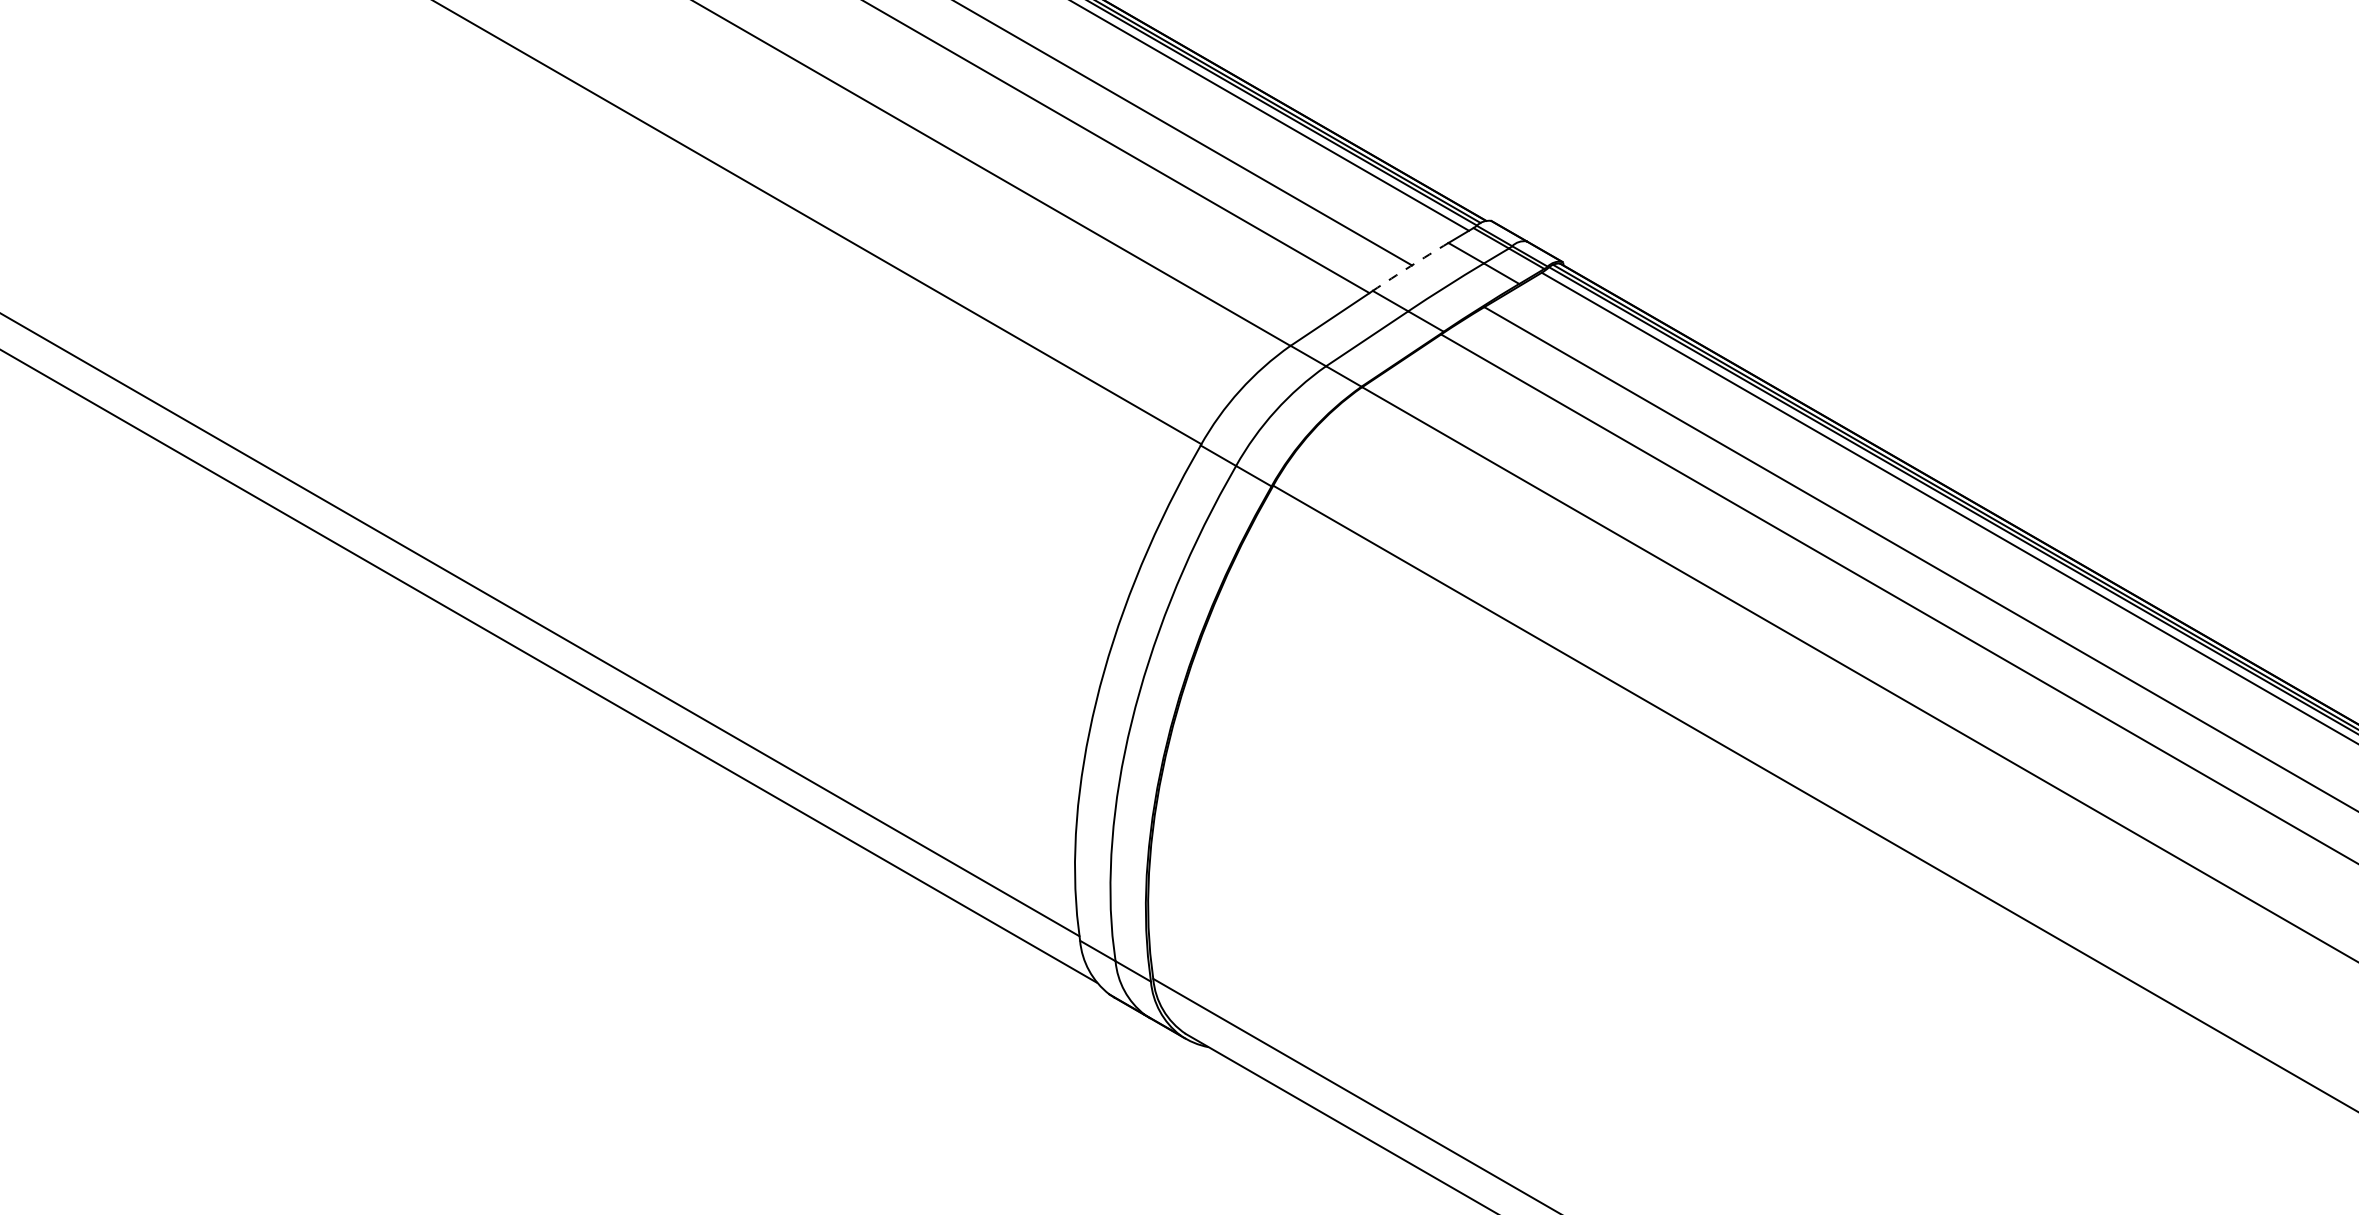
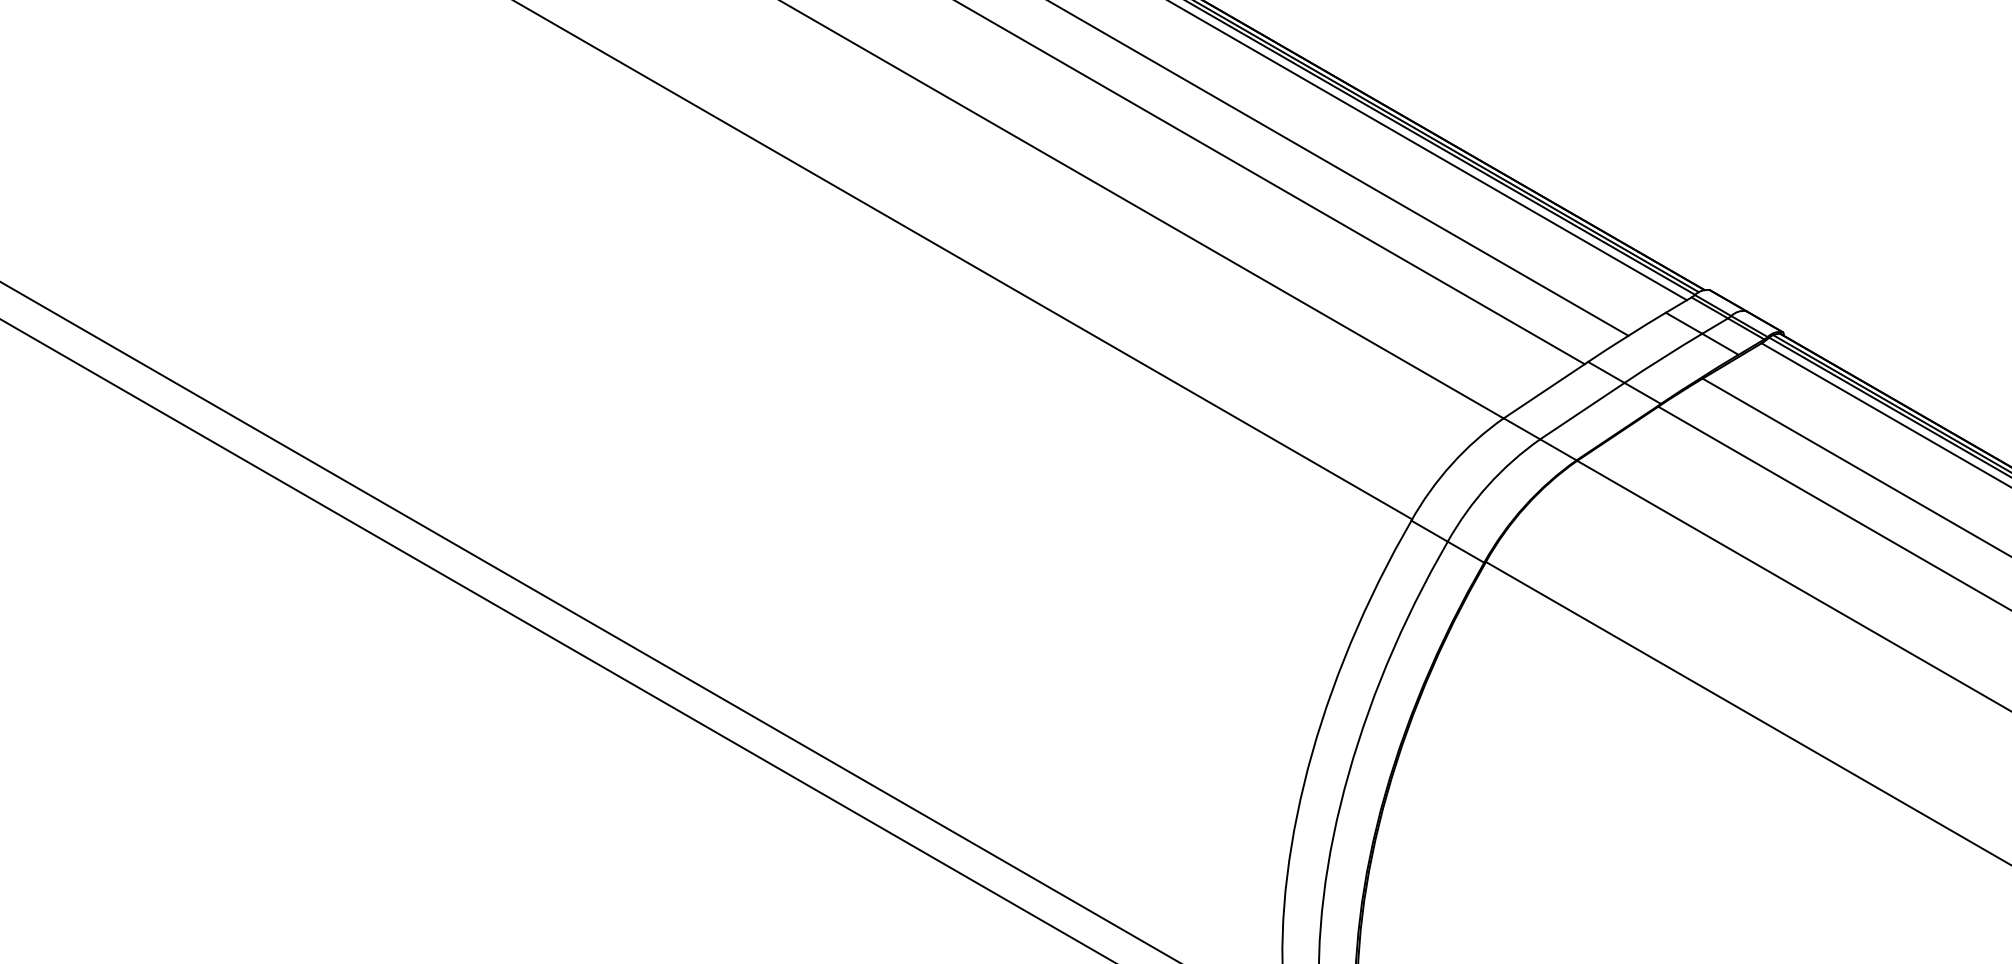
arc: (1410, 266) -> (1626, 336), dashed -> solid

